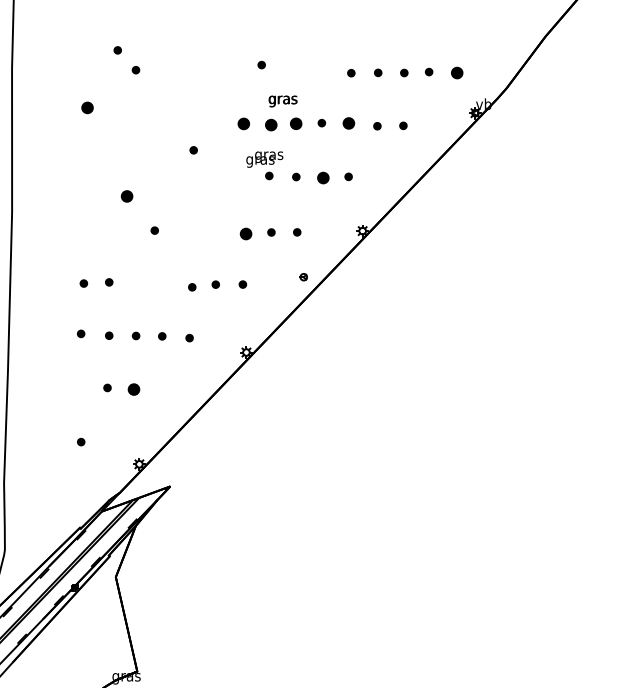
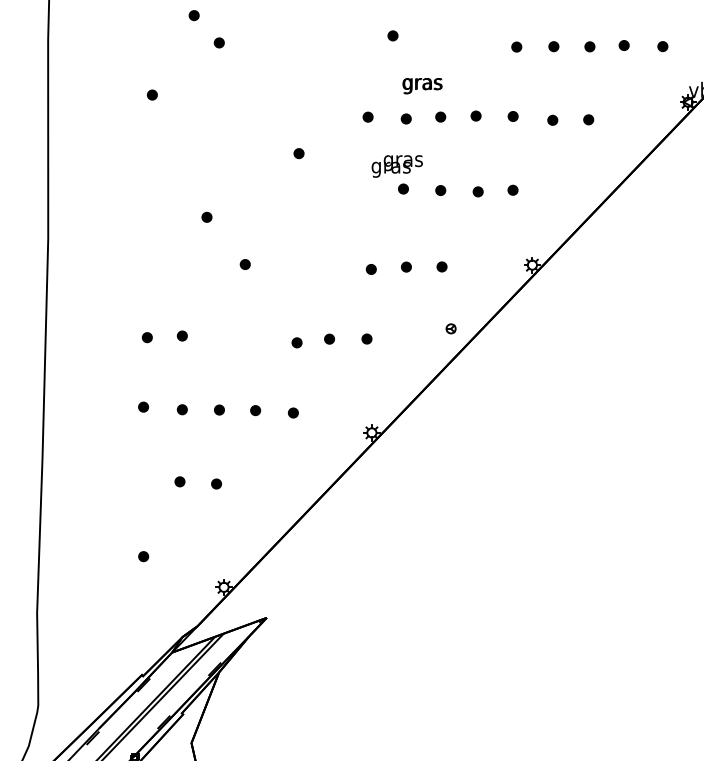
part: (456, 72) -> (662, 46), size x0.62
part: (87, 107) -> (152, 94), size x0.62
part: (243, 123) -> (367, 116), size x0.62
part: (296, 123) -> (441, 116), size x0.62
part: (348, 123) -> (512, 116), size x0.62
part: (271, 125) -> (406, 119), size x0.62
part: (323, 177) -> (478, 191), size x0.62
part: (126, 196) -> (206, 217), size x0.62
part: (245, 234) -> (370, 269), size x0.62
part: (133, 389) -> (215, 483), size x0.62

